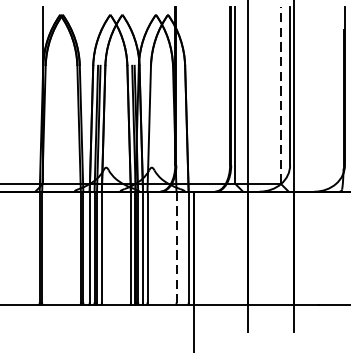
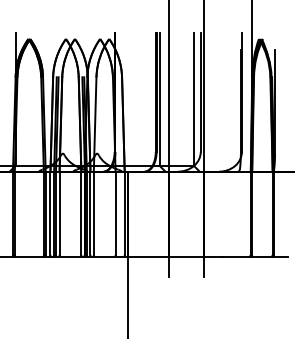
line: (280, 94) -> (193, 98), dashed -> solid
line: (176, 247) -> (115, 213), dashed -> solid

